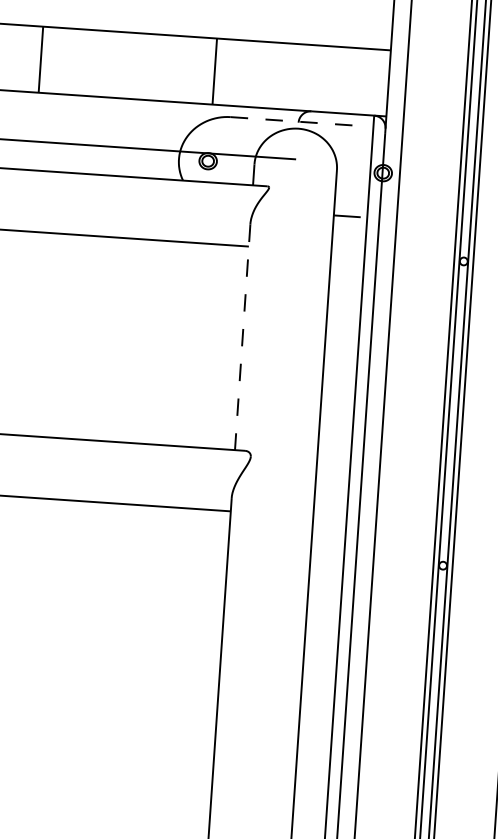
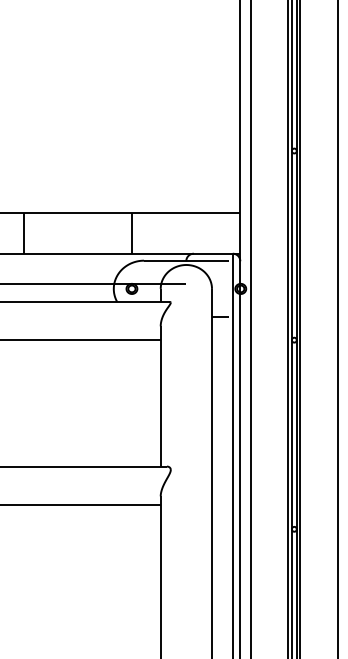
line: (299, 121) -> (186, 260), dashed -> solid
line: (242, 337) -> (160, 396), dashed -> solid

